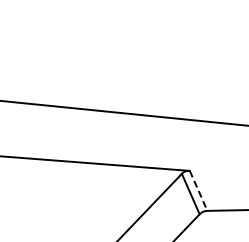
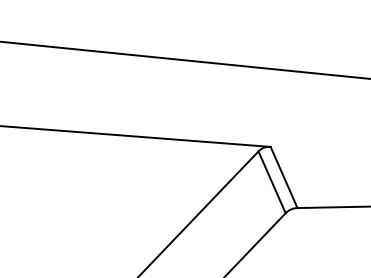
line: (198, 190) -> (283, 176), dashed -> solid

